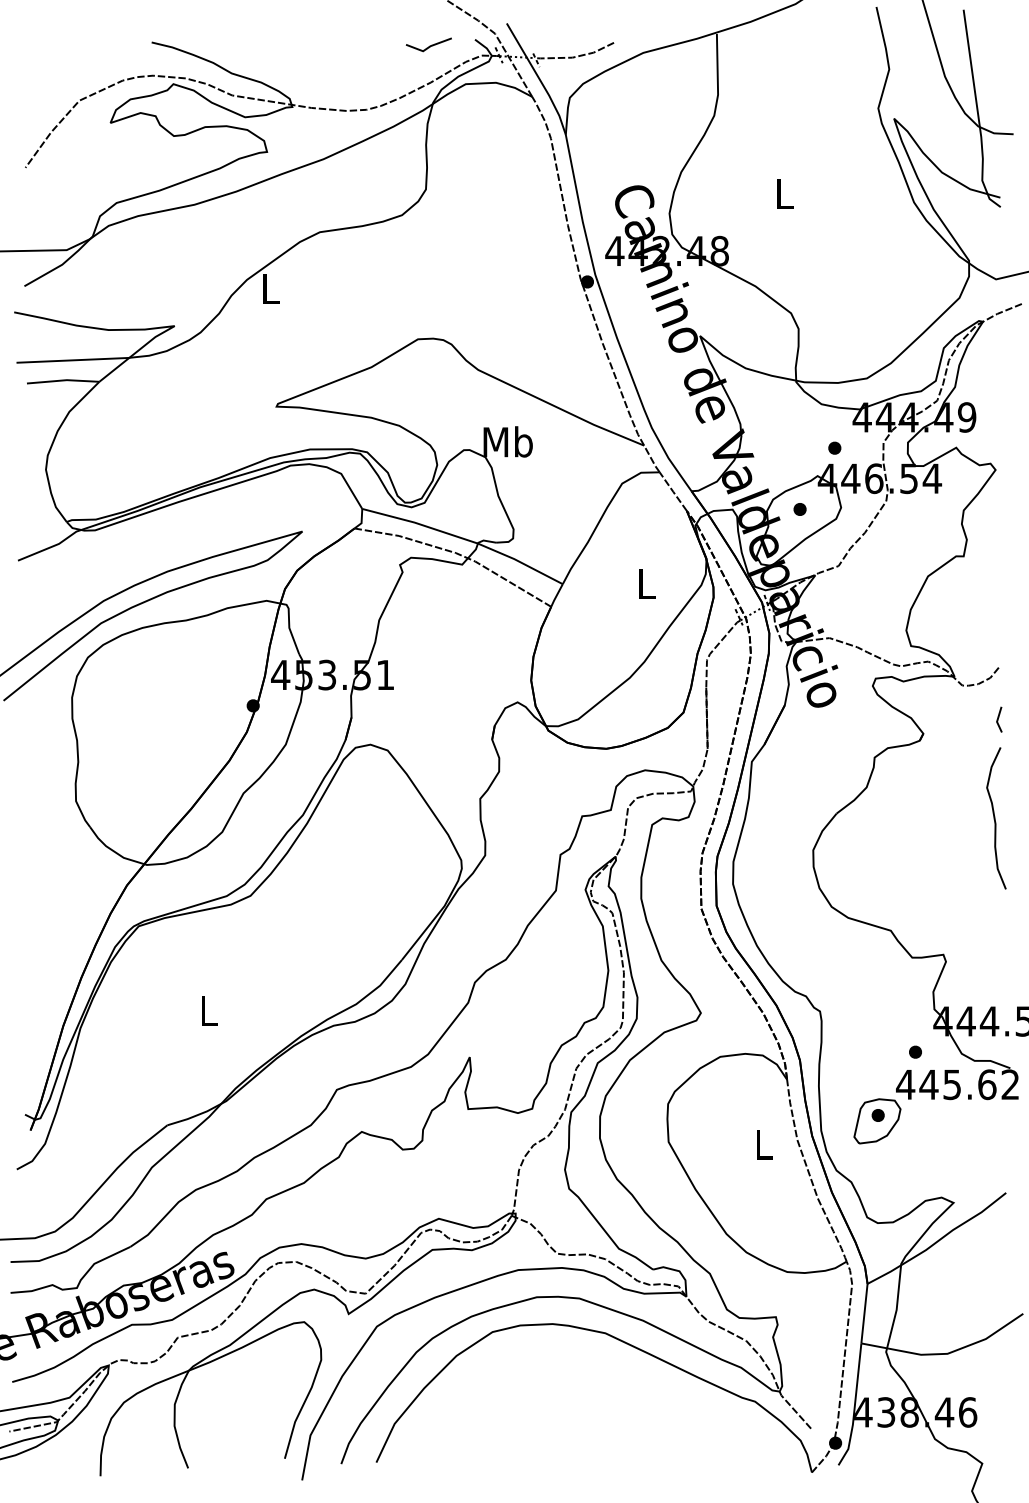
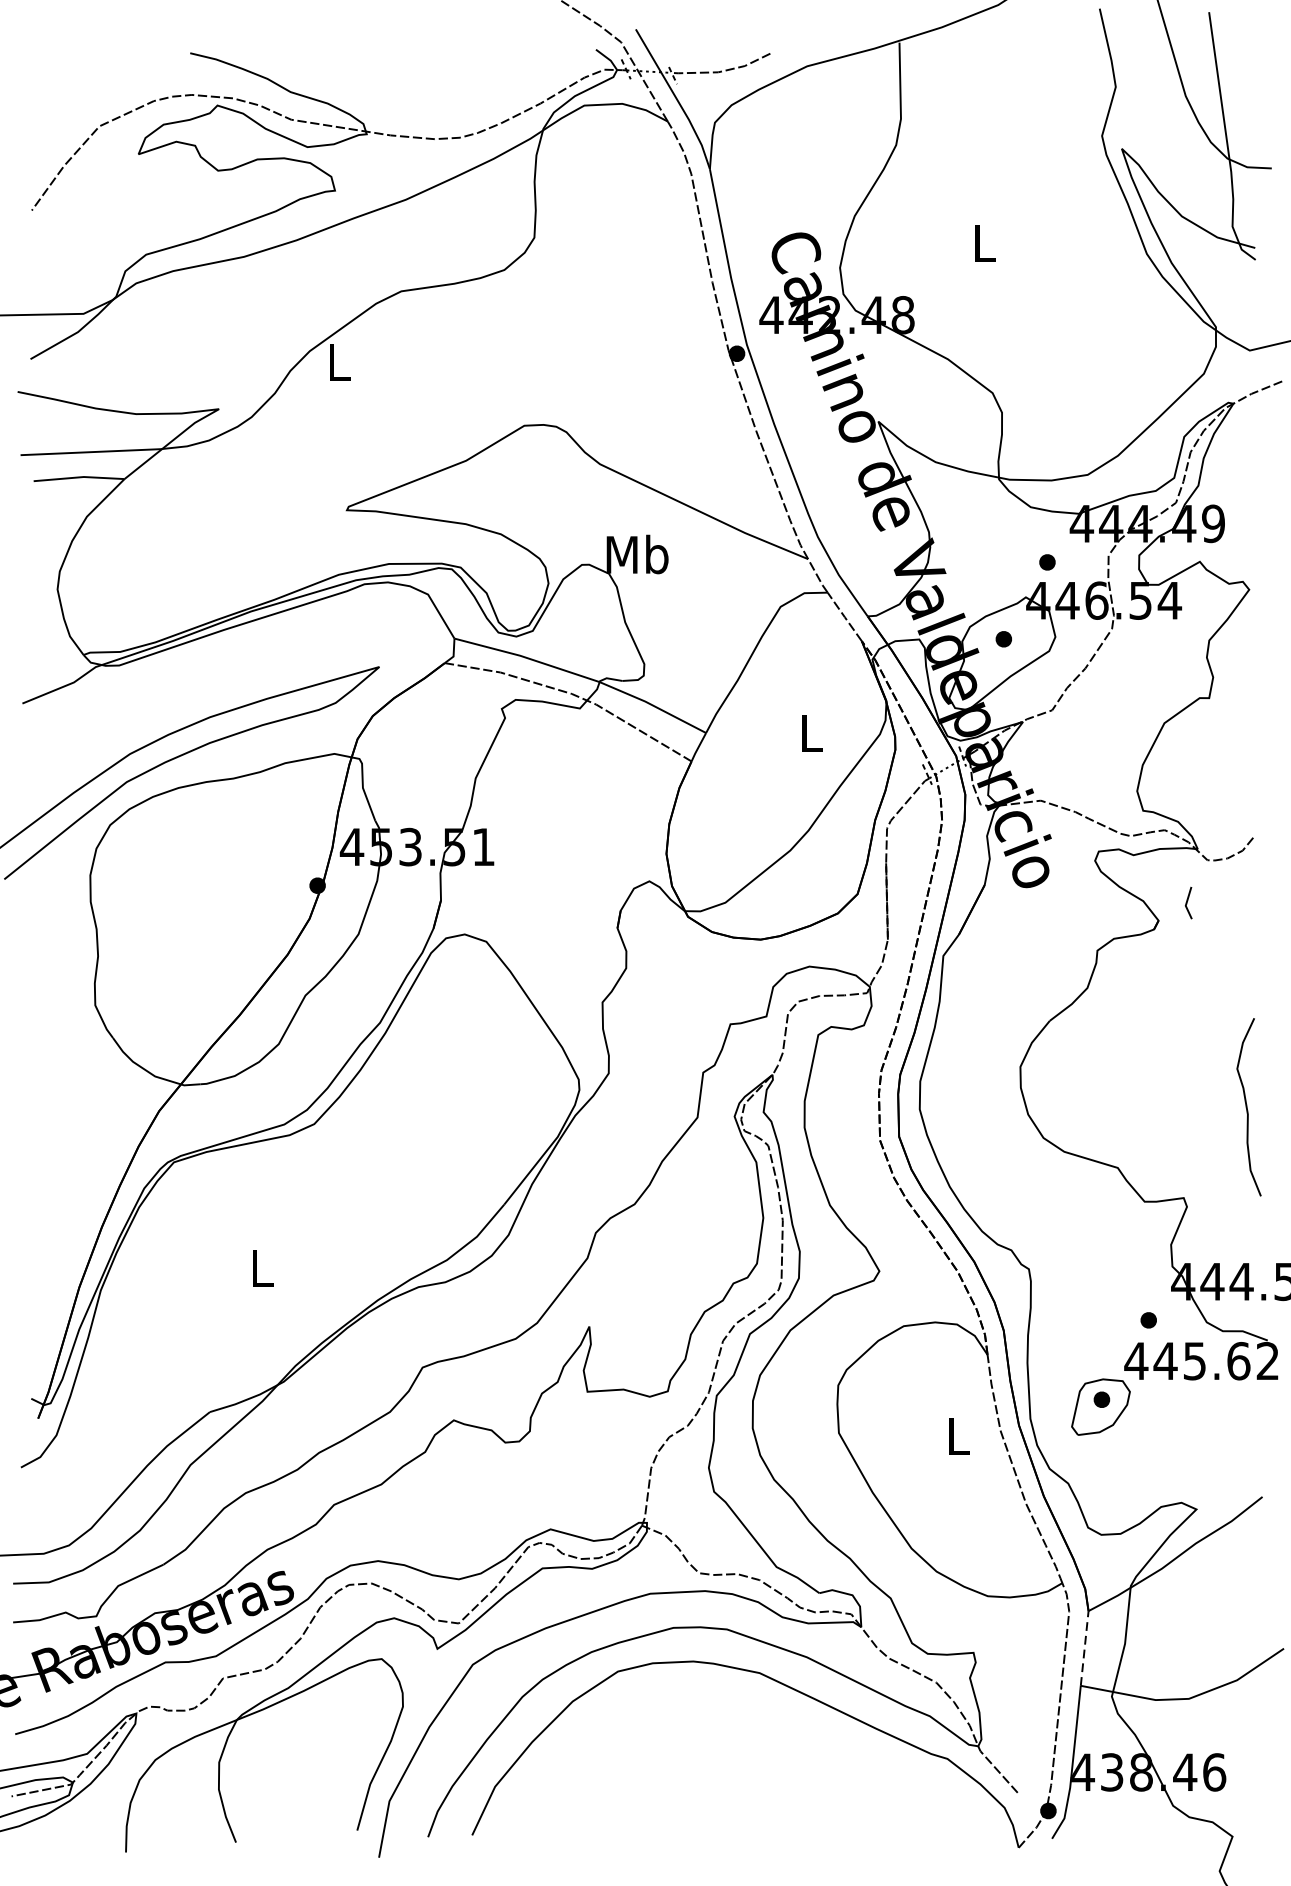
line: (429, 45) -> (538, 57), removed
line: (998, 719) -> (1187, 902), moved
curve: (995, 818) -> (1247, 1107), moved
line: (864, 1313) -> (1084, 1648), solid -> dashed

